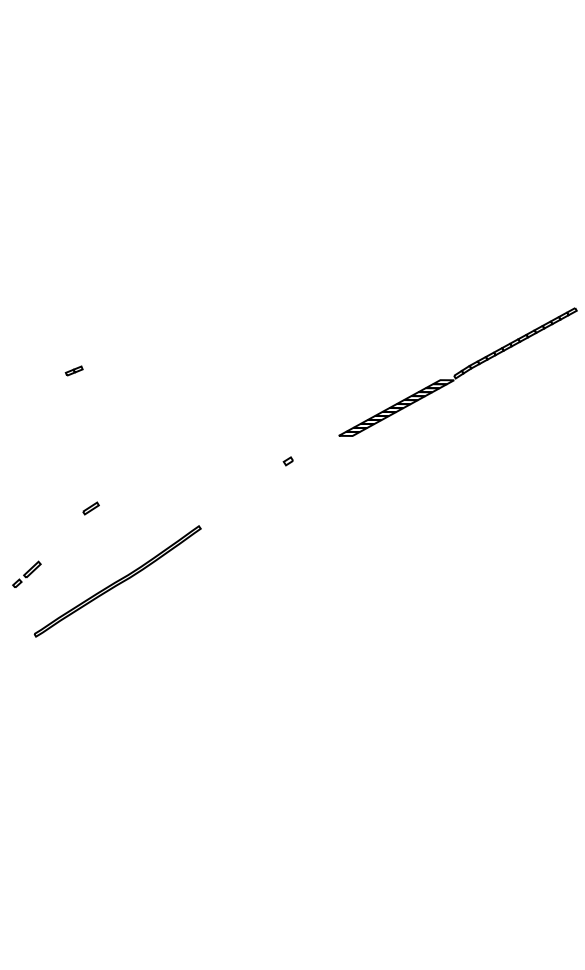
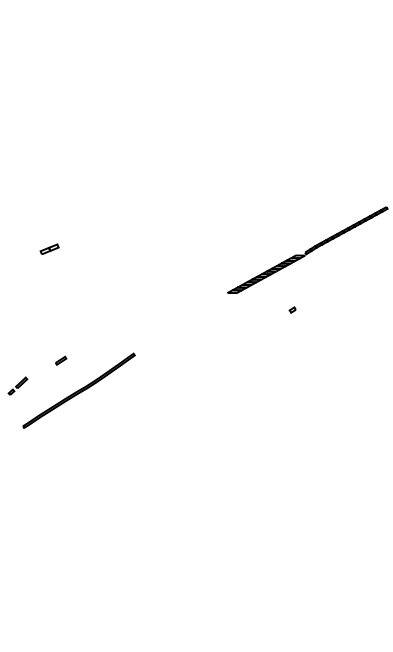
part: (73, 371) -> (49, 249), size x1.6
part: (288, 460) -> (292, 309), moved
part: (91, 508) -> (61, 360), moved

